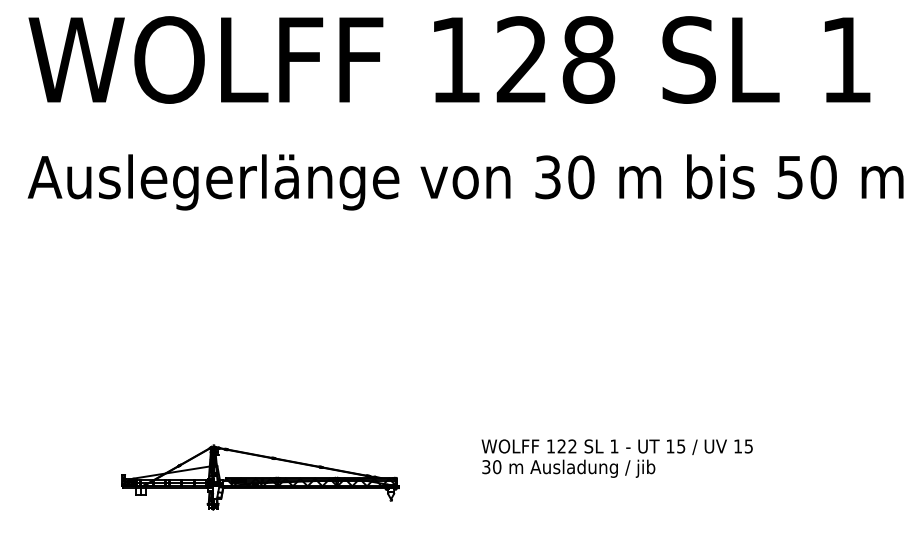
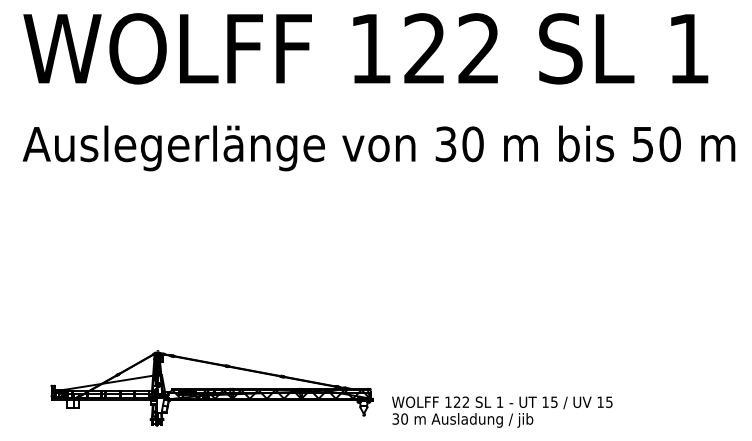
text: (589, 59) -> (479, 48), 128 -> 122
text: (617, 457) -> (502, 411), moved
part: (259, 477) -> (211, 388), size x1.43

